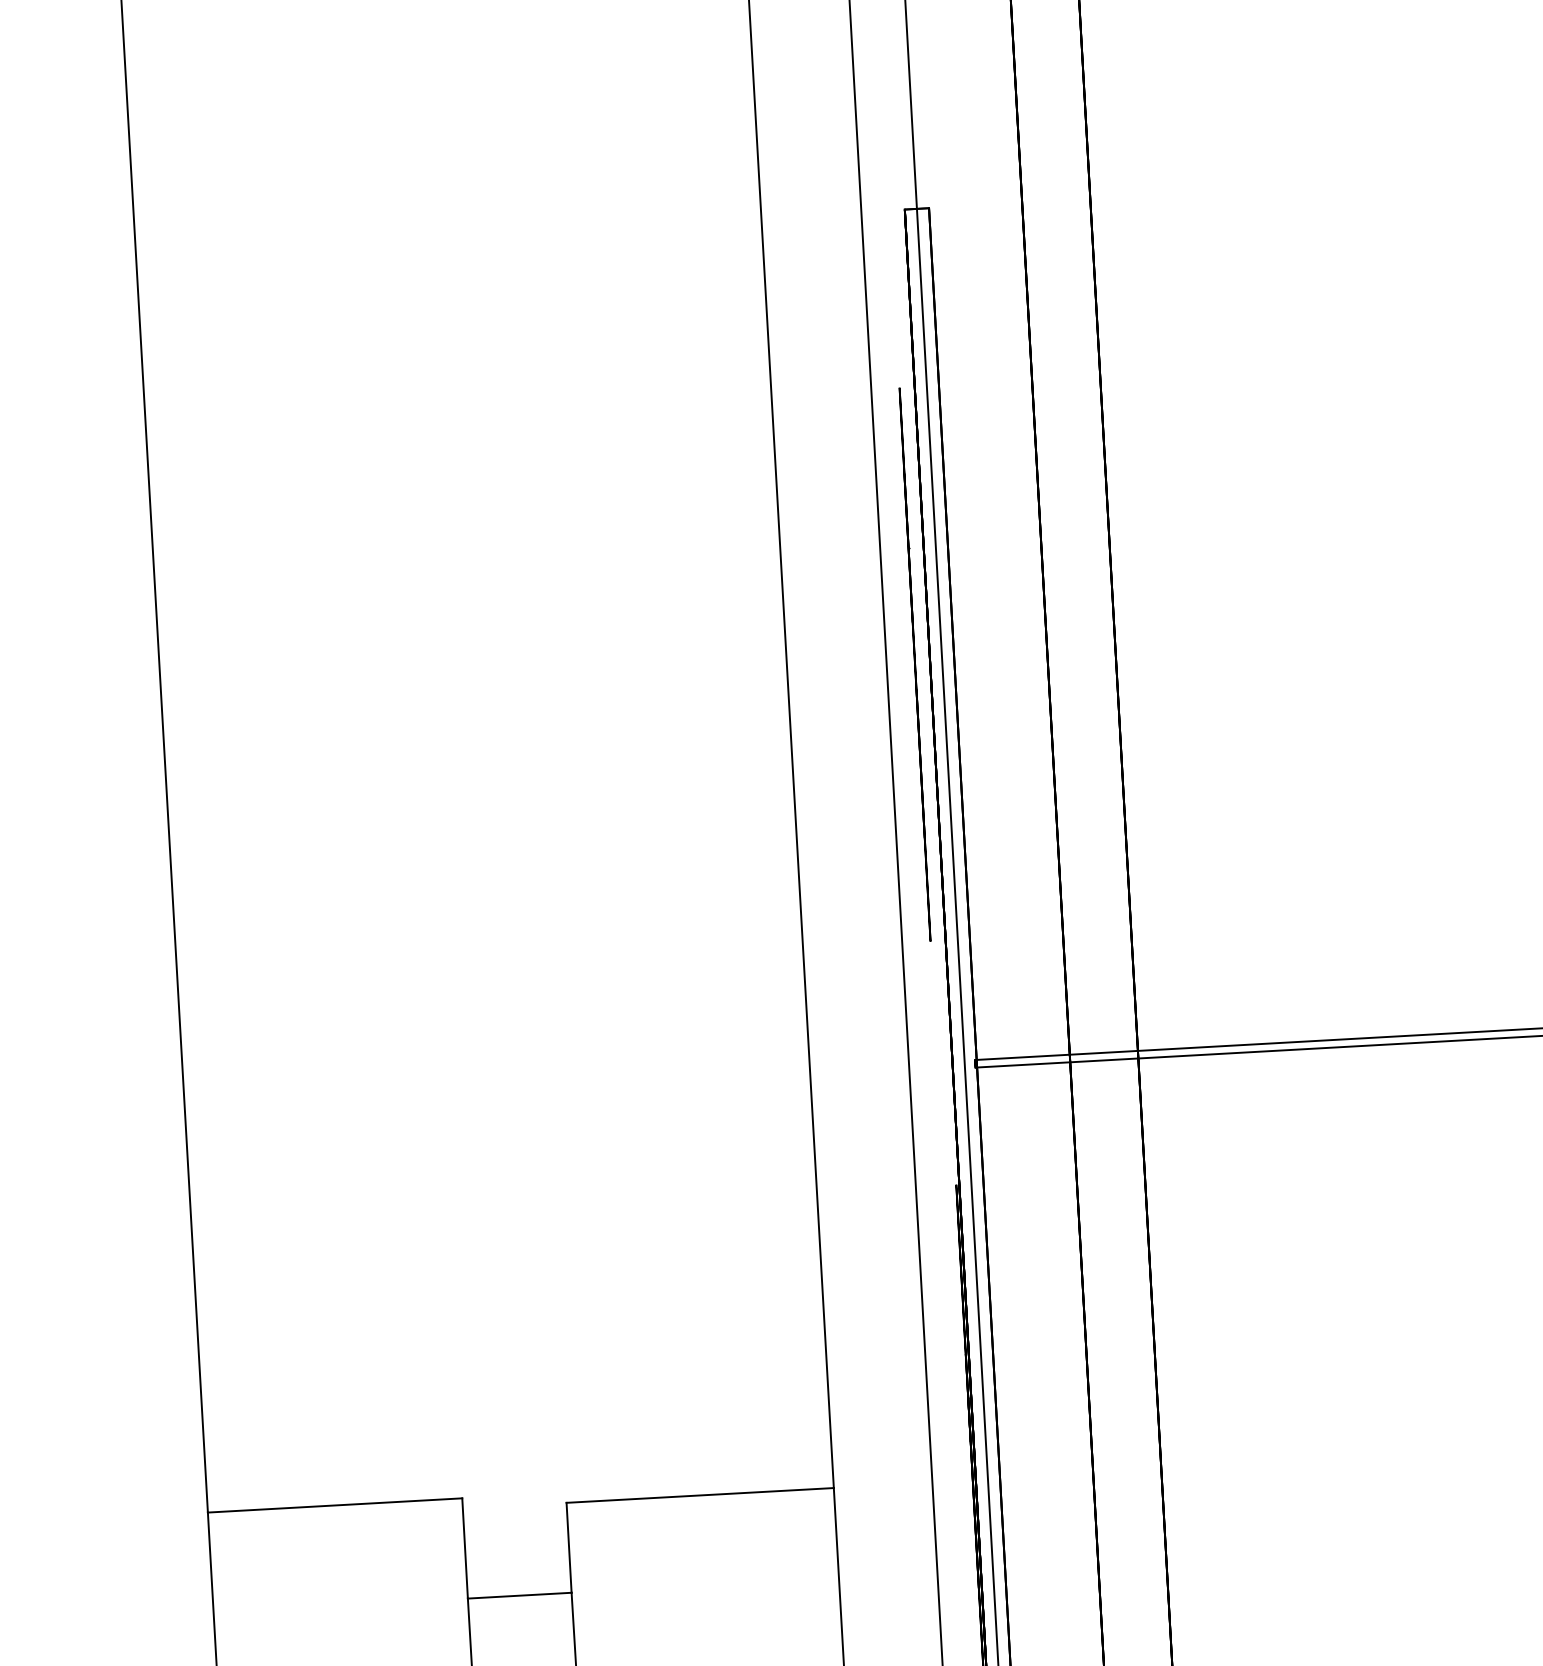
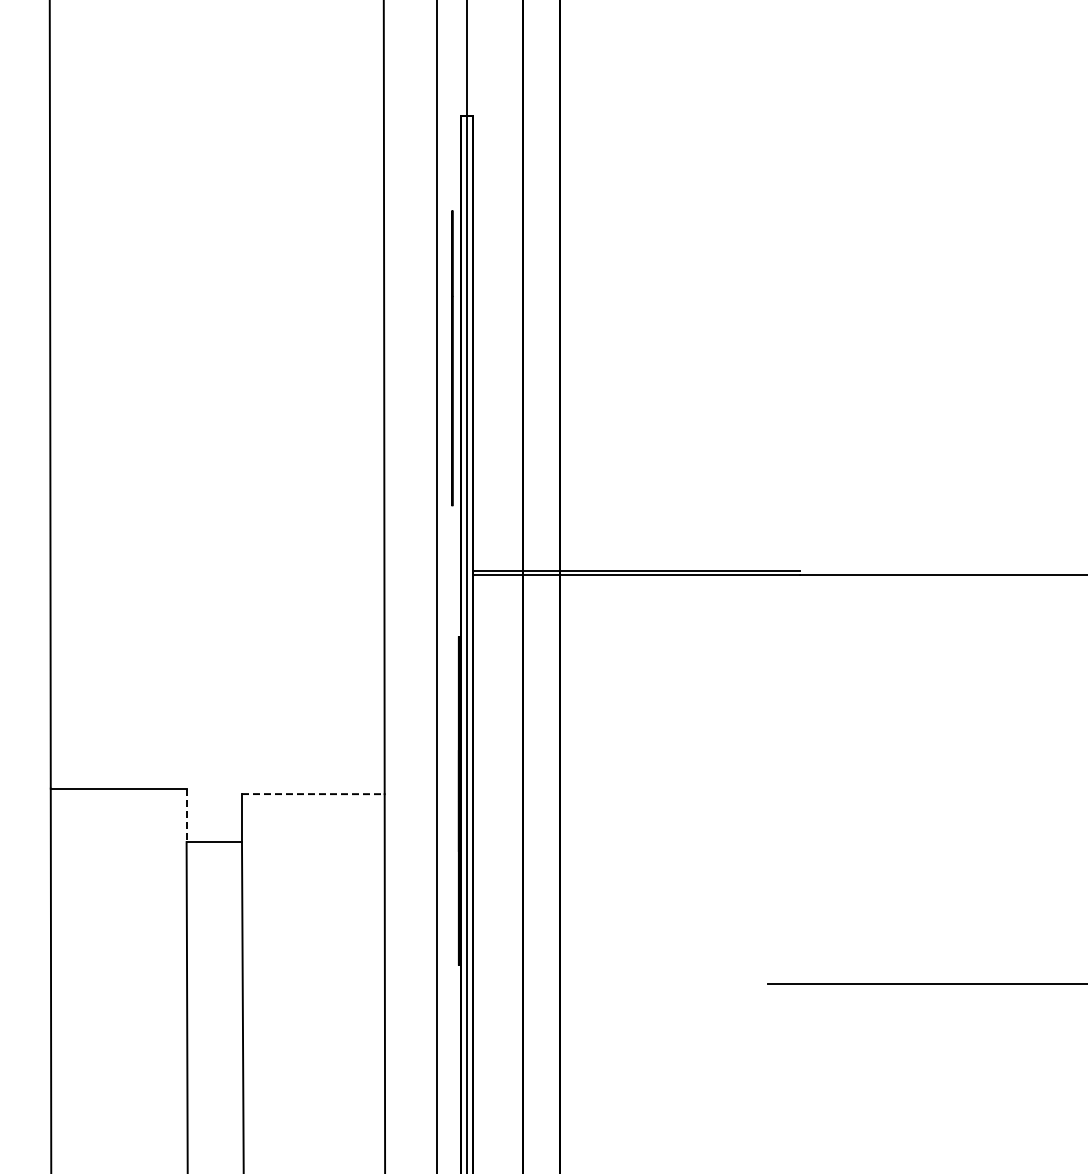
line: (700, 1496) -> (313, 794), solid -> dashed
line: (464, 1548) -> (186, 815), solid -> dashed

